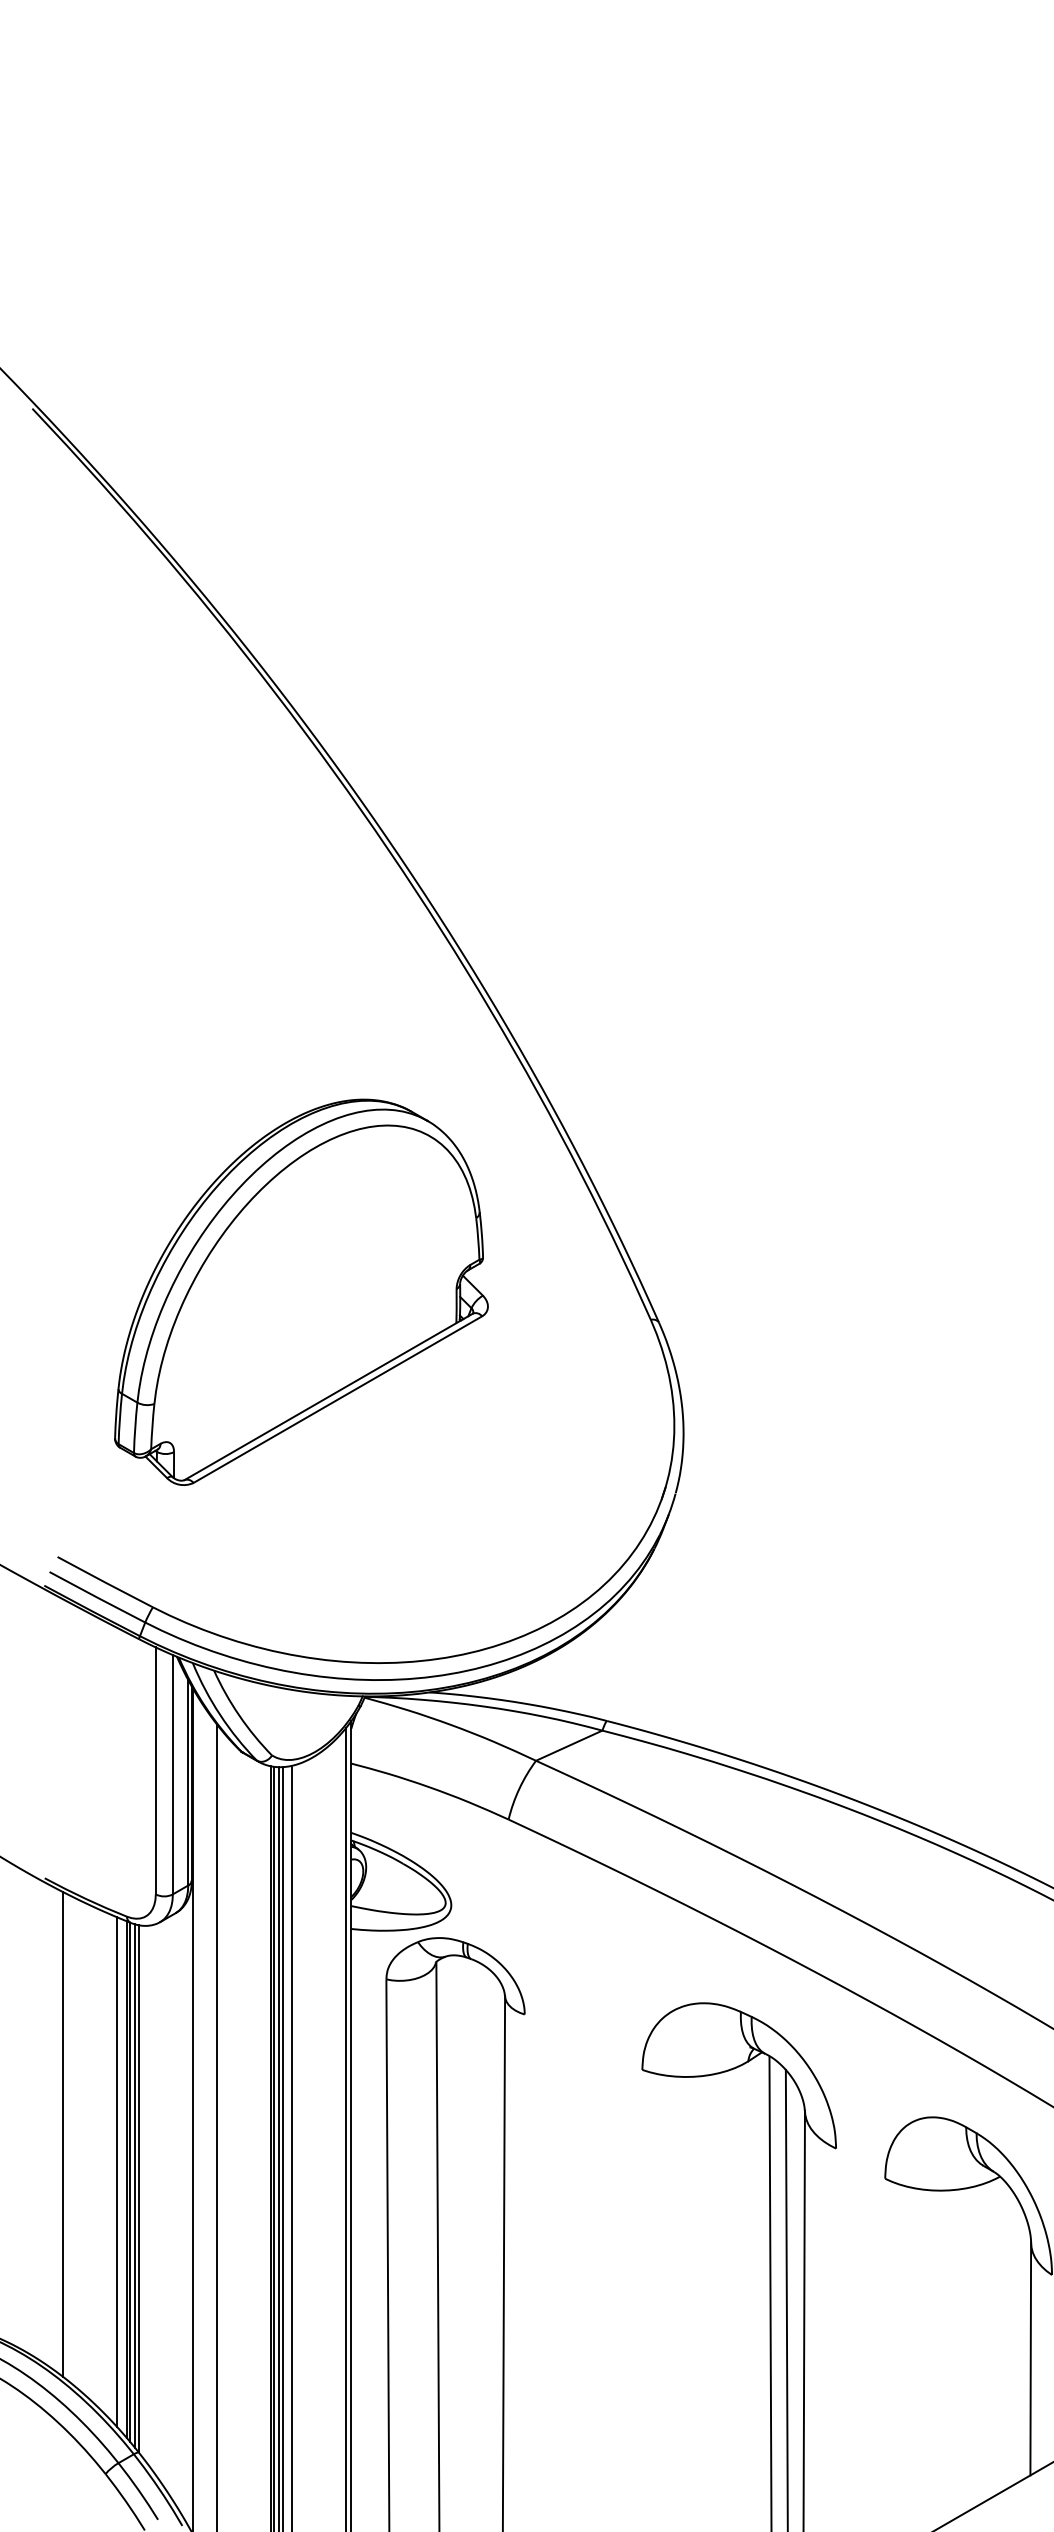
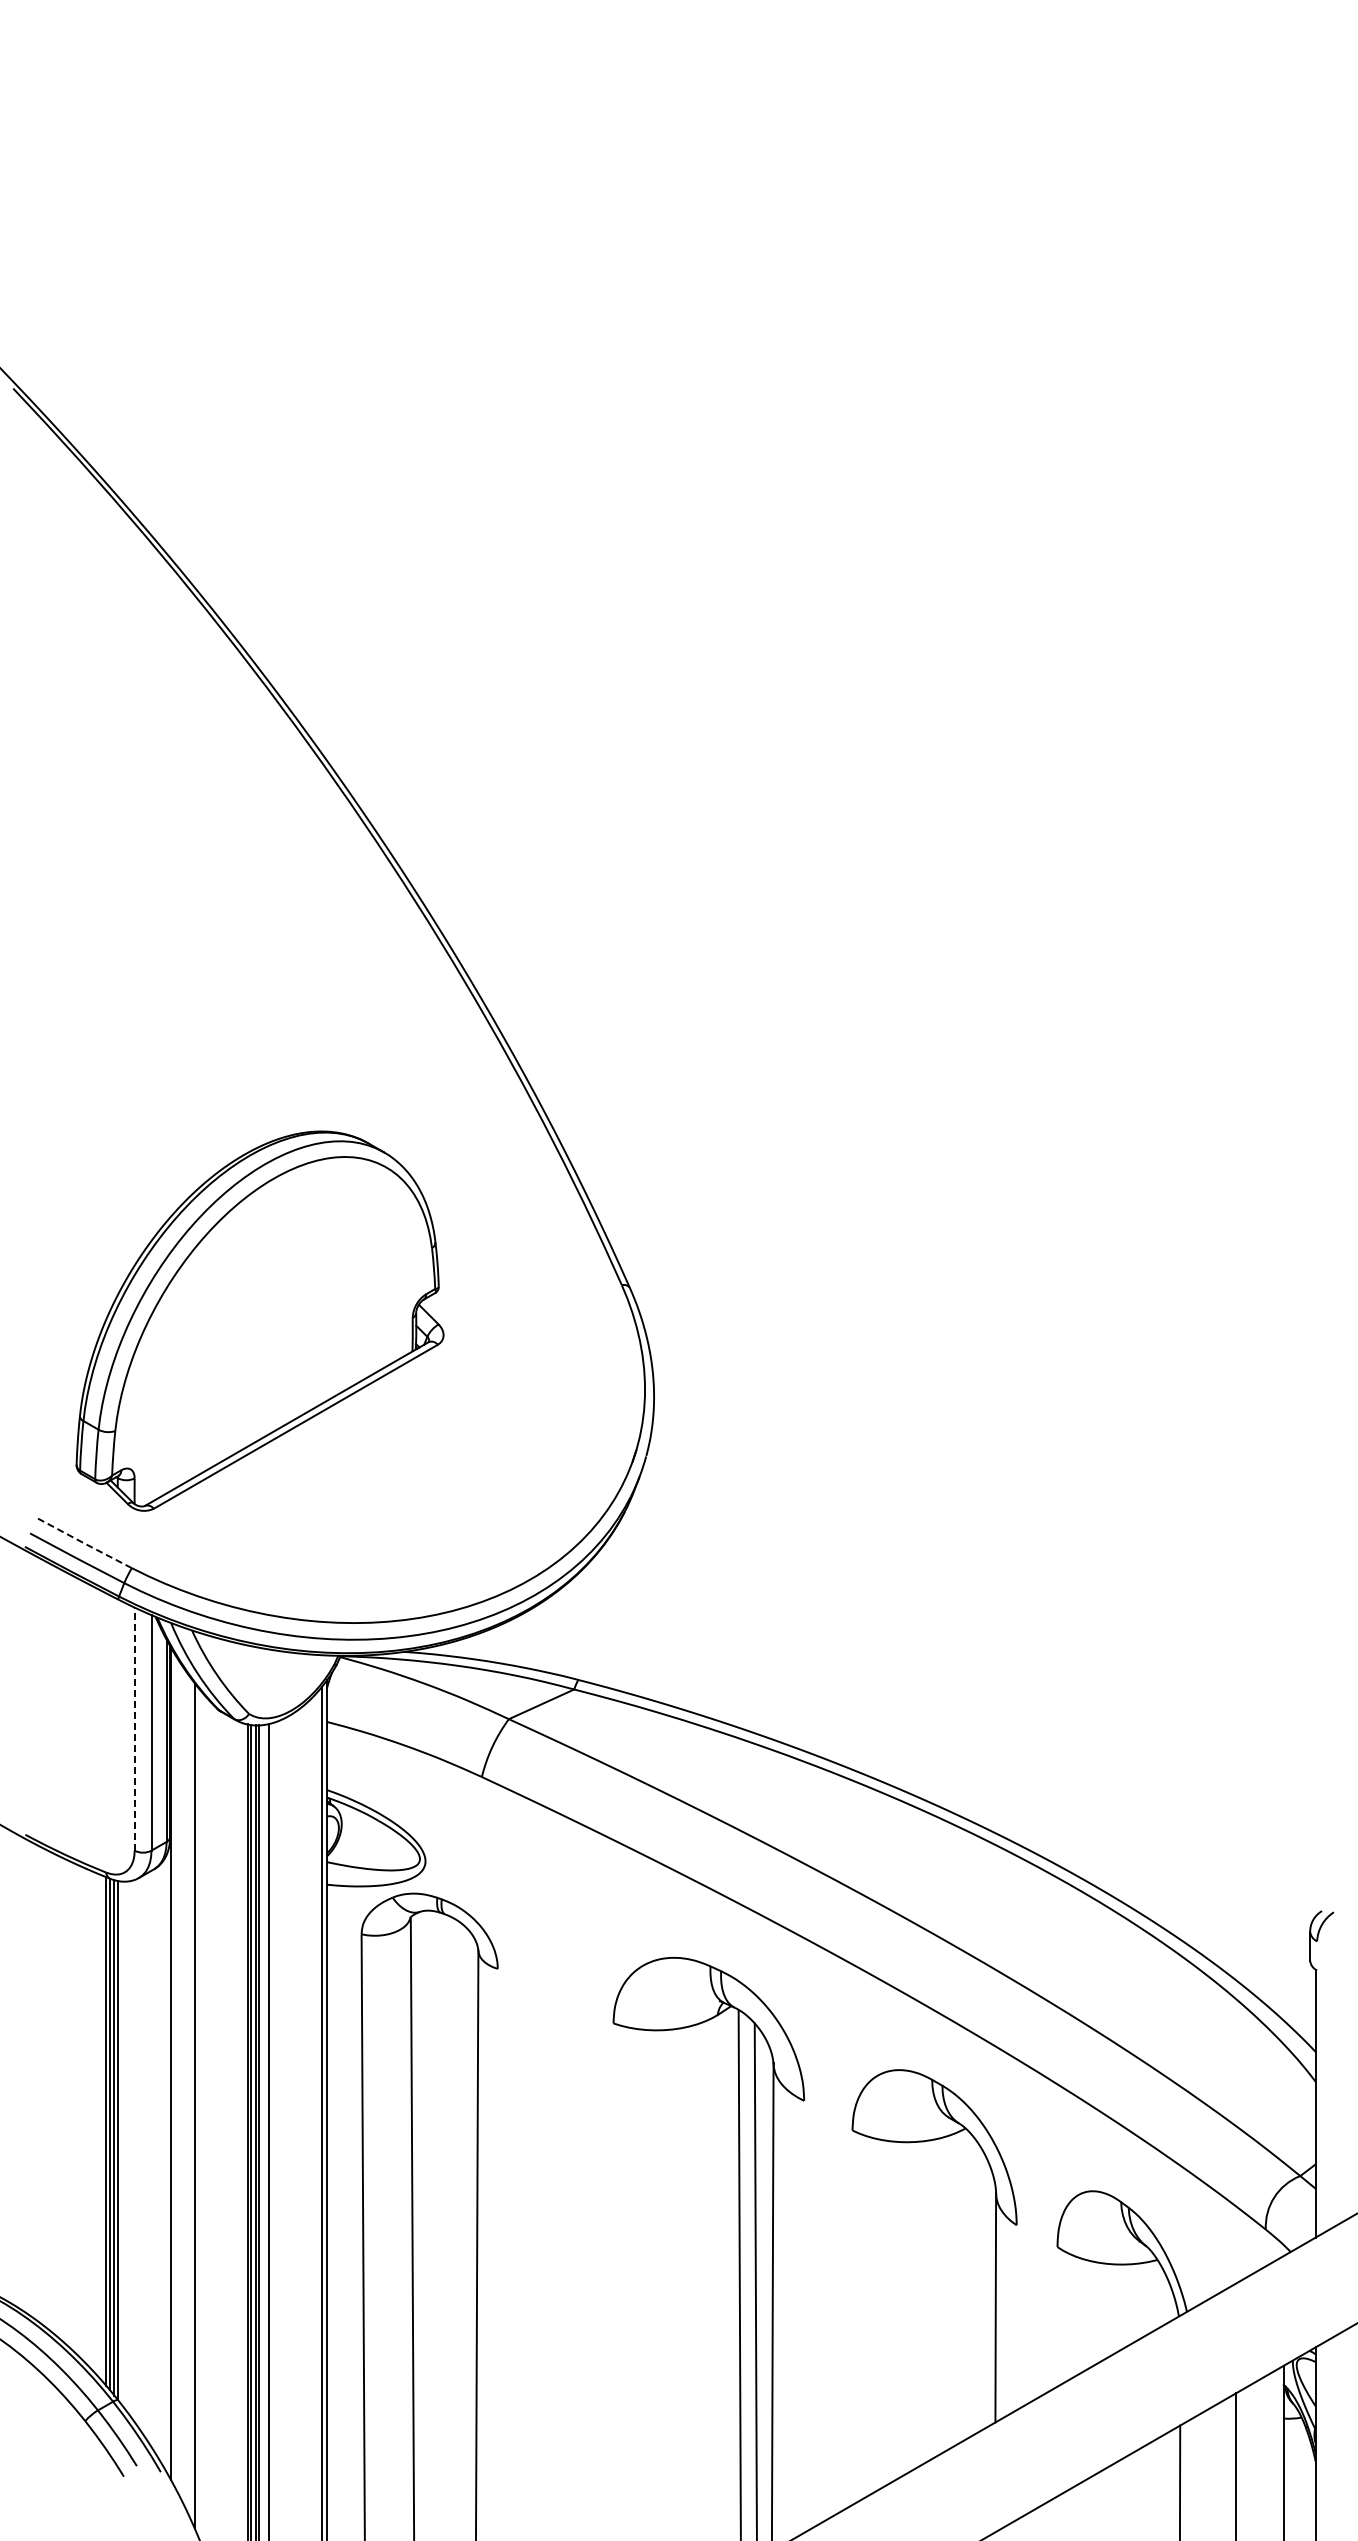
part: (300, 1291) -> (259, 1320), moved
line: (104, 1582) -> (84, 1543), solid -> dashed
line: (155, 1771) -> (134, 1729), solid -> dashed
line: (63, 2134) -> (43, 2086), removed
line: (117, 2171) -> (96, 2123), removed

